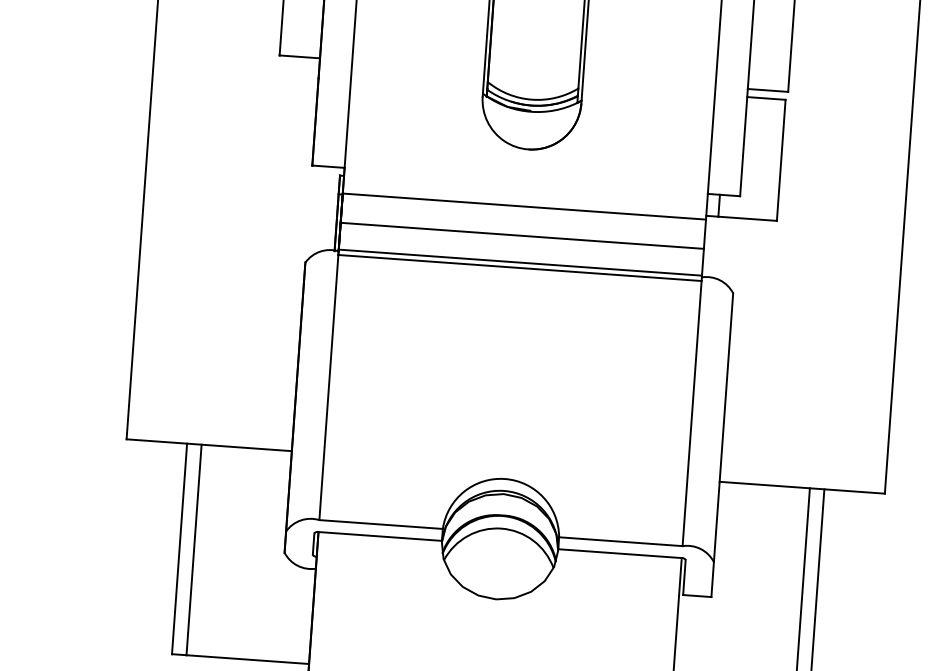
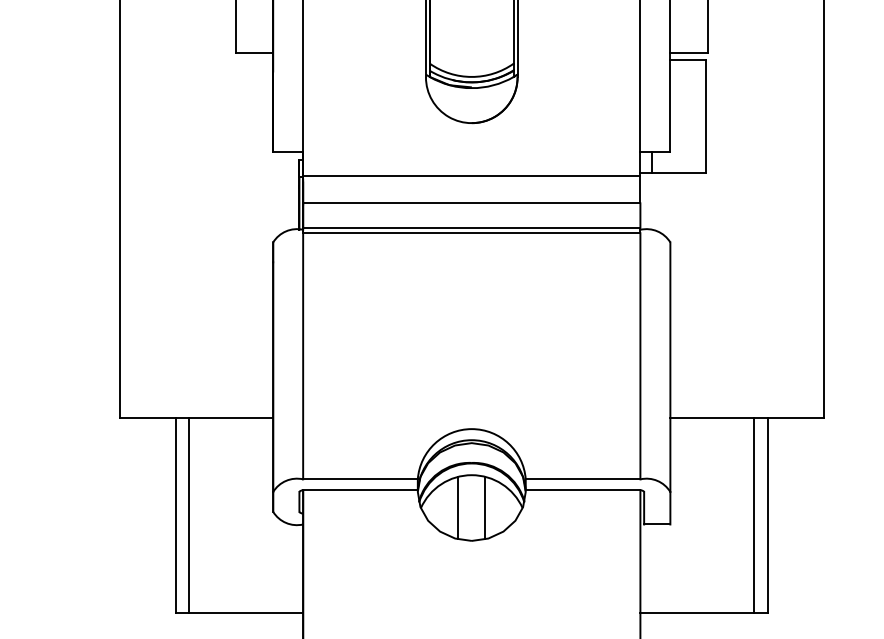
line: (484, 563) -> (458, 508), added
line: (513, 565) -> (485, 508), added

